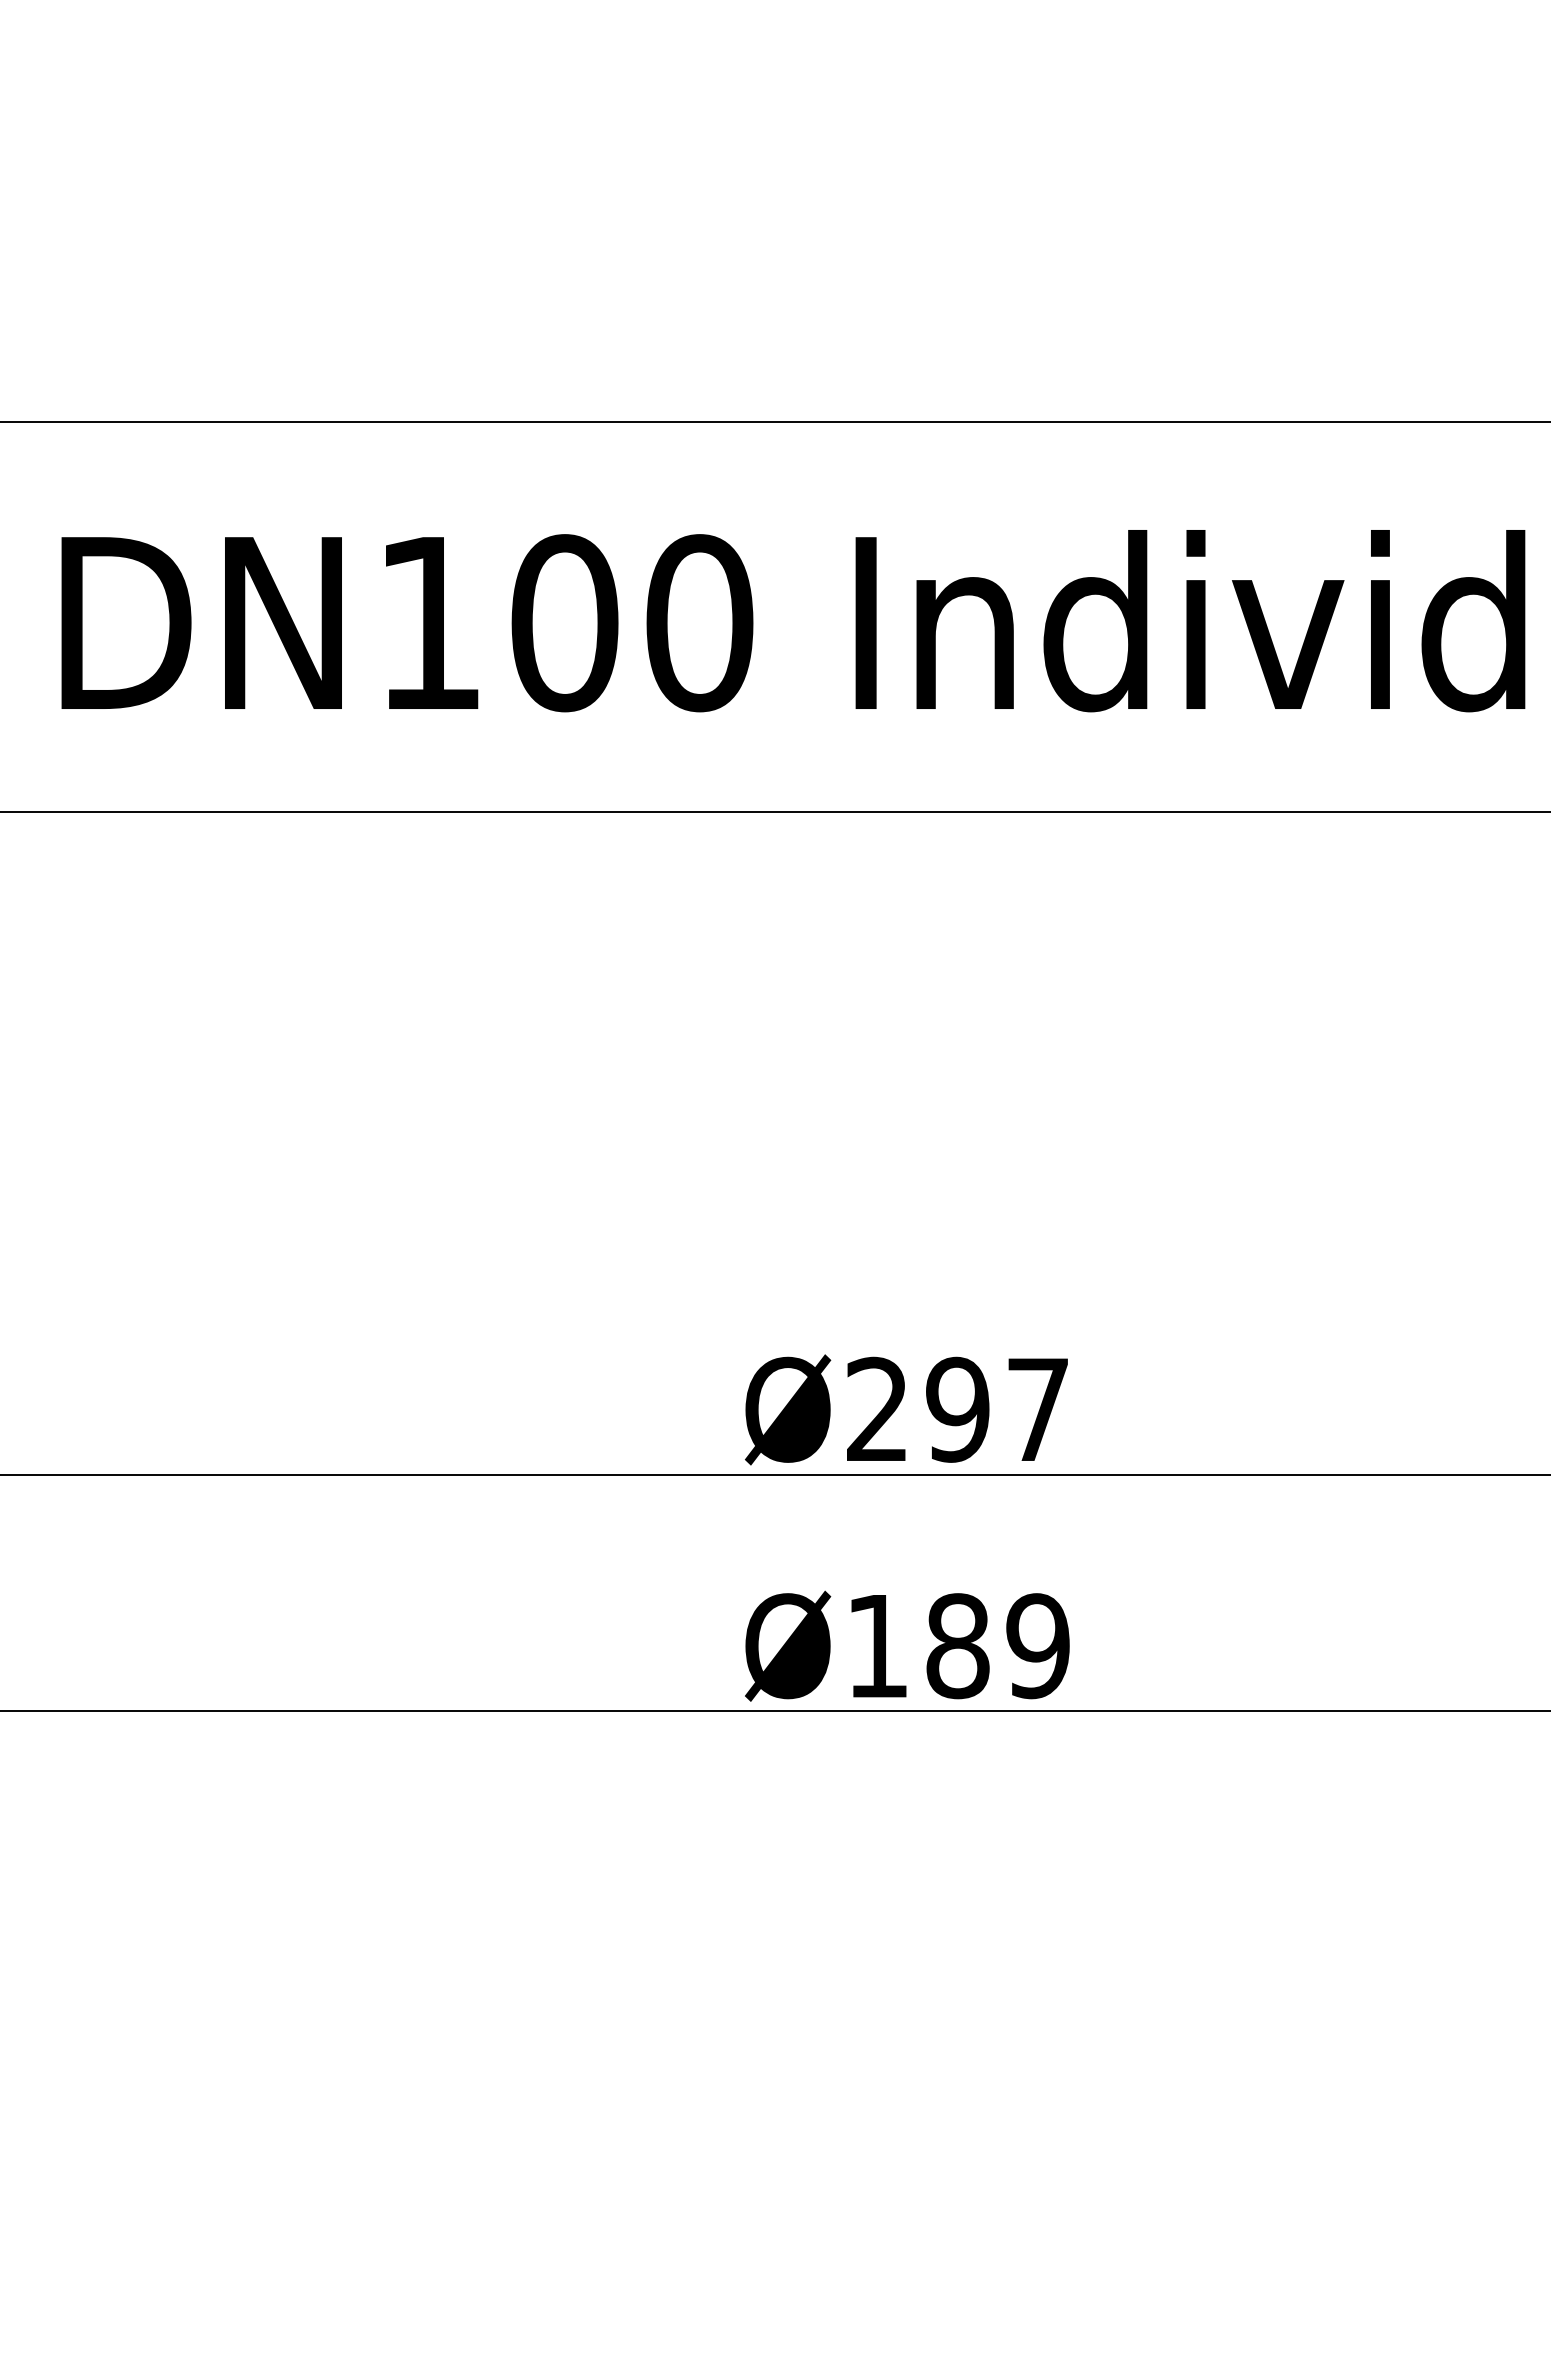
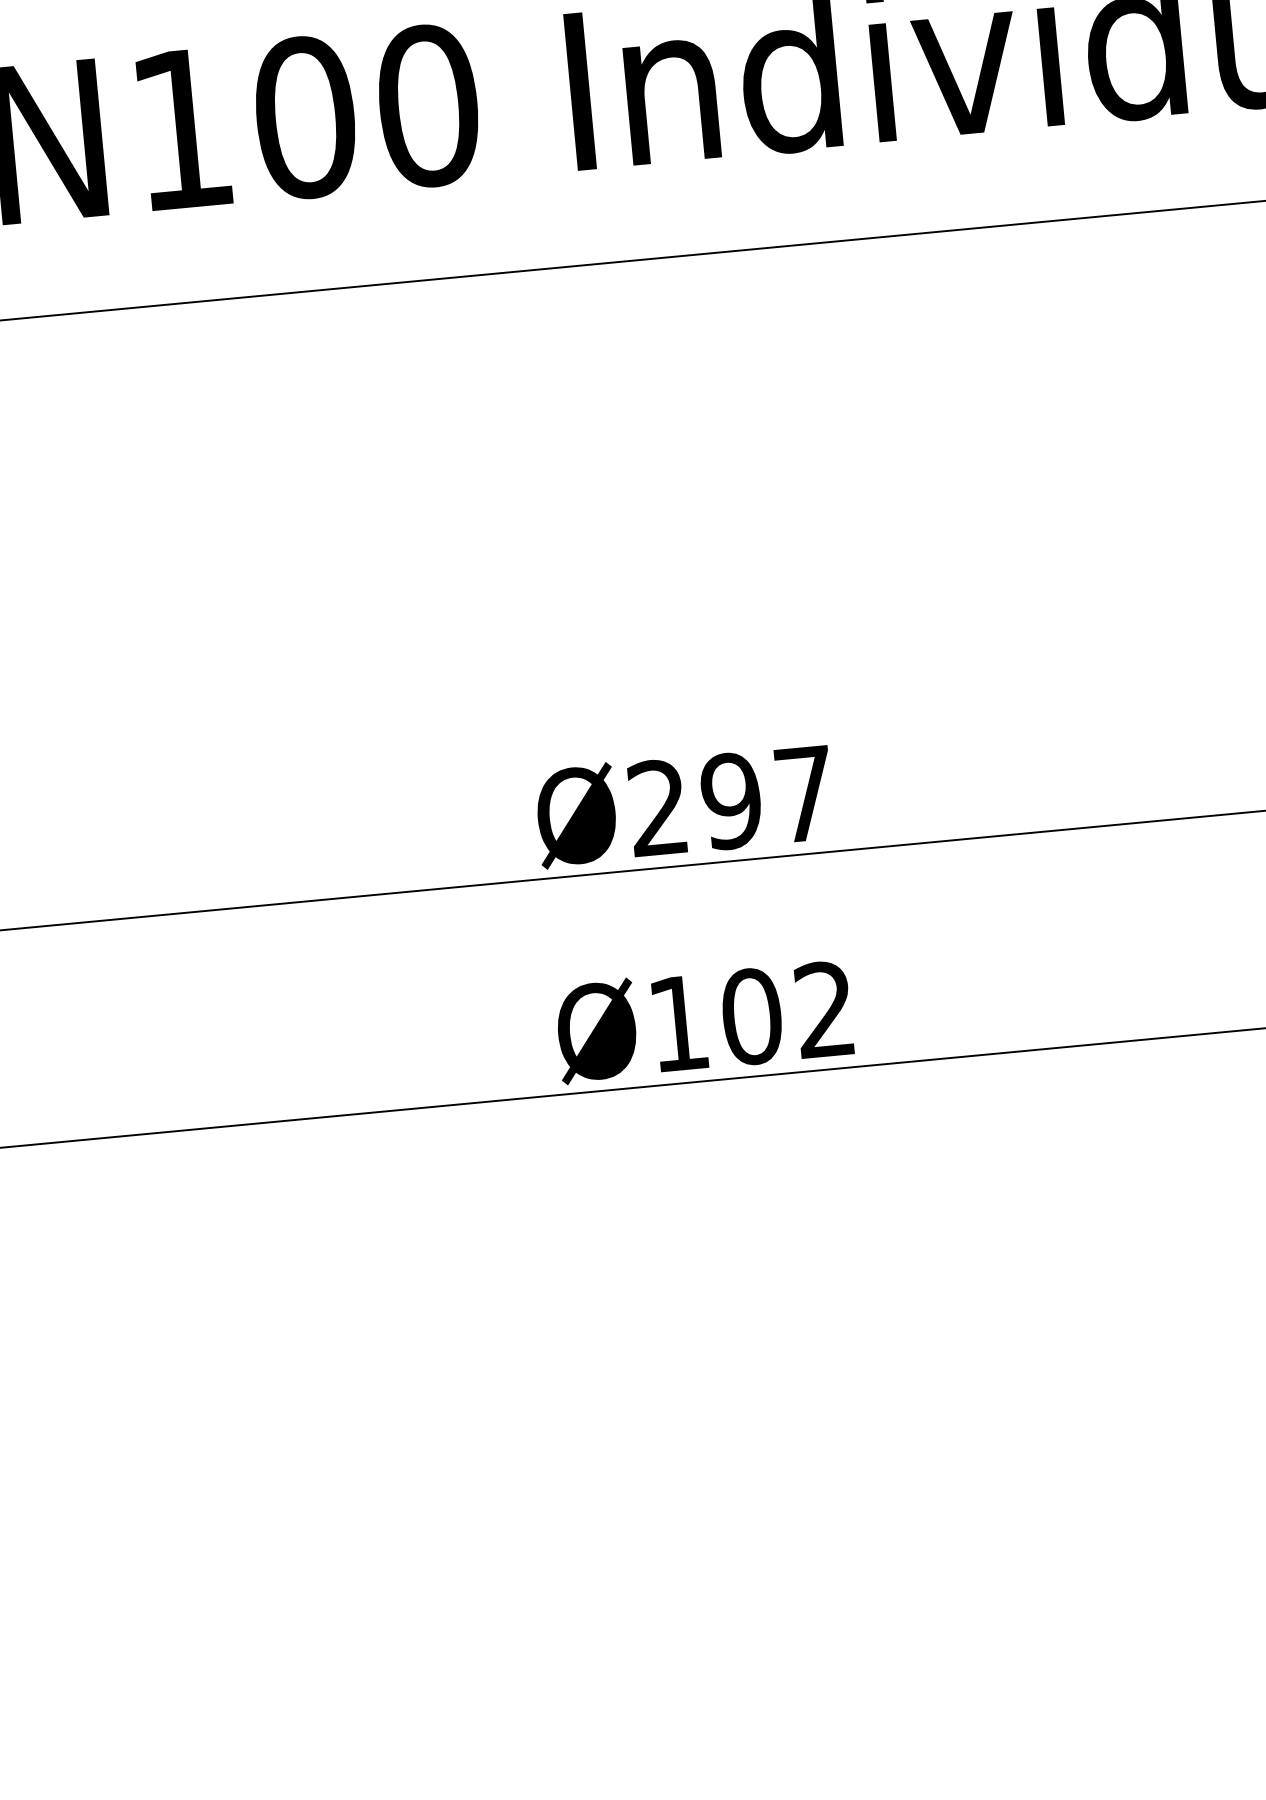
text: (997, 1646) -> (788, 1013), Ø189 -> Ø102

